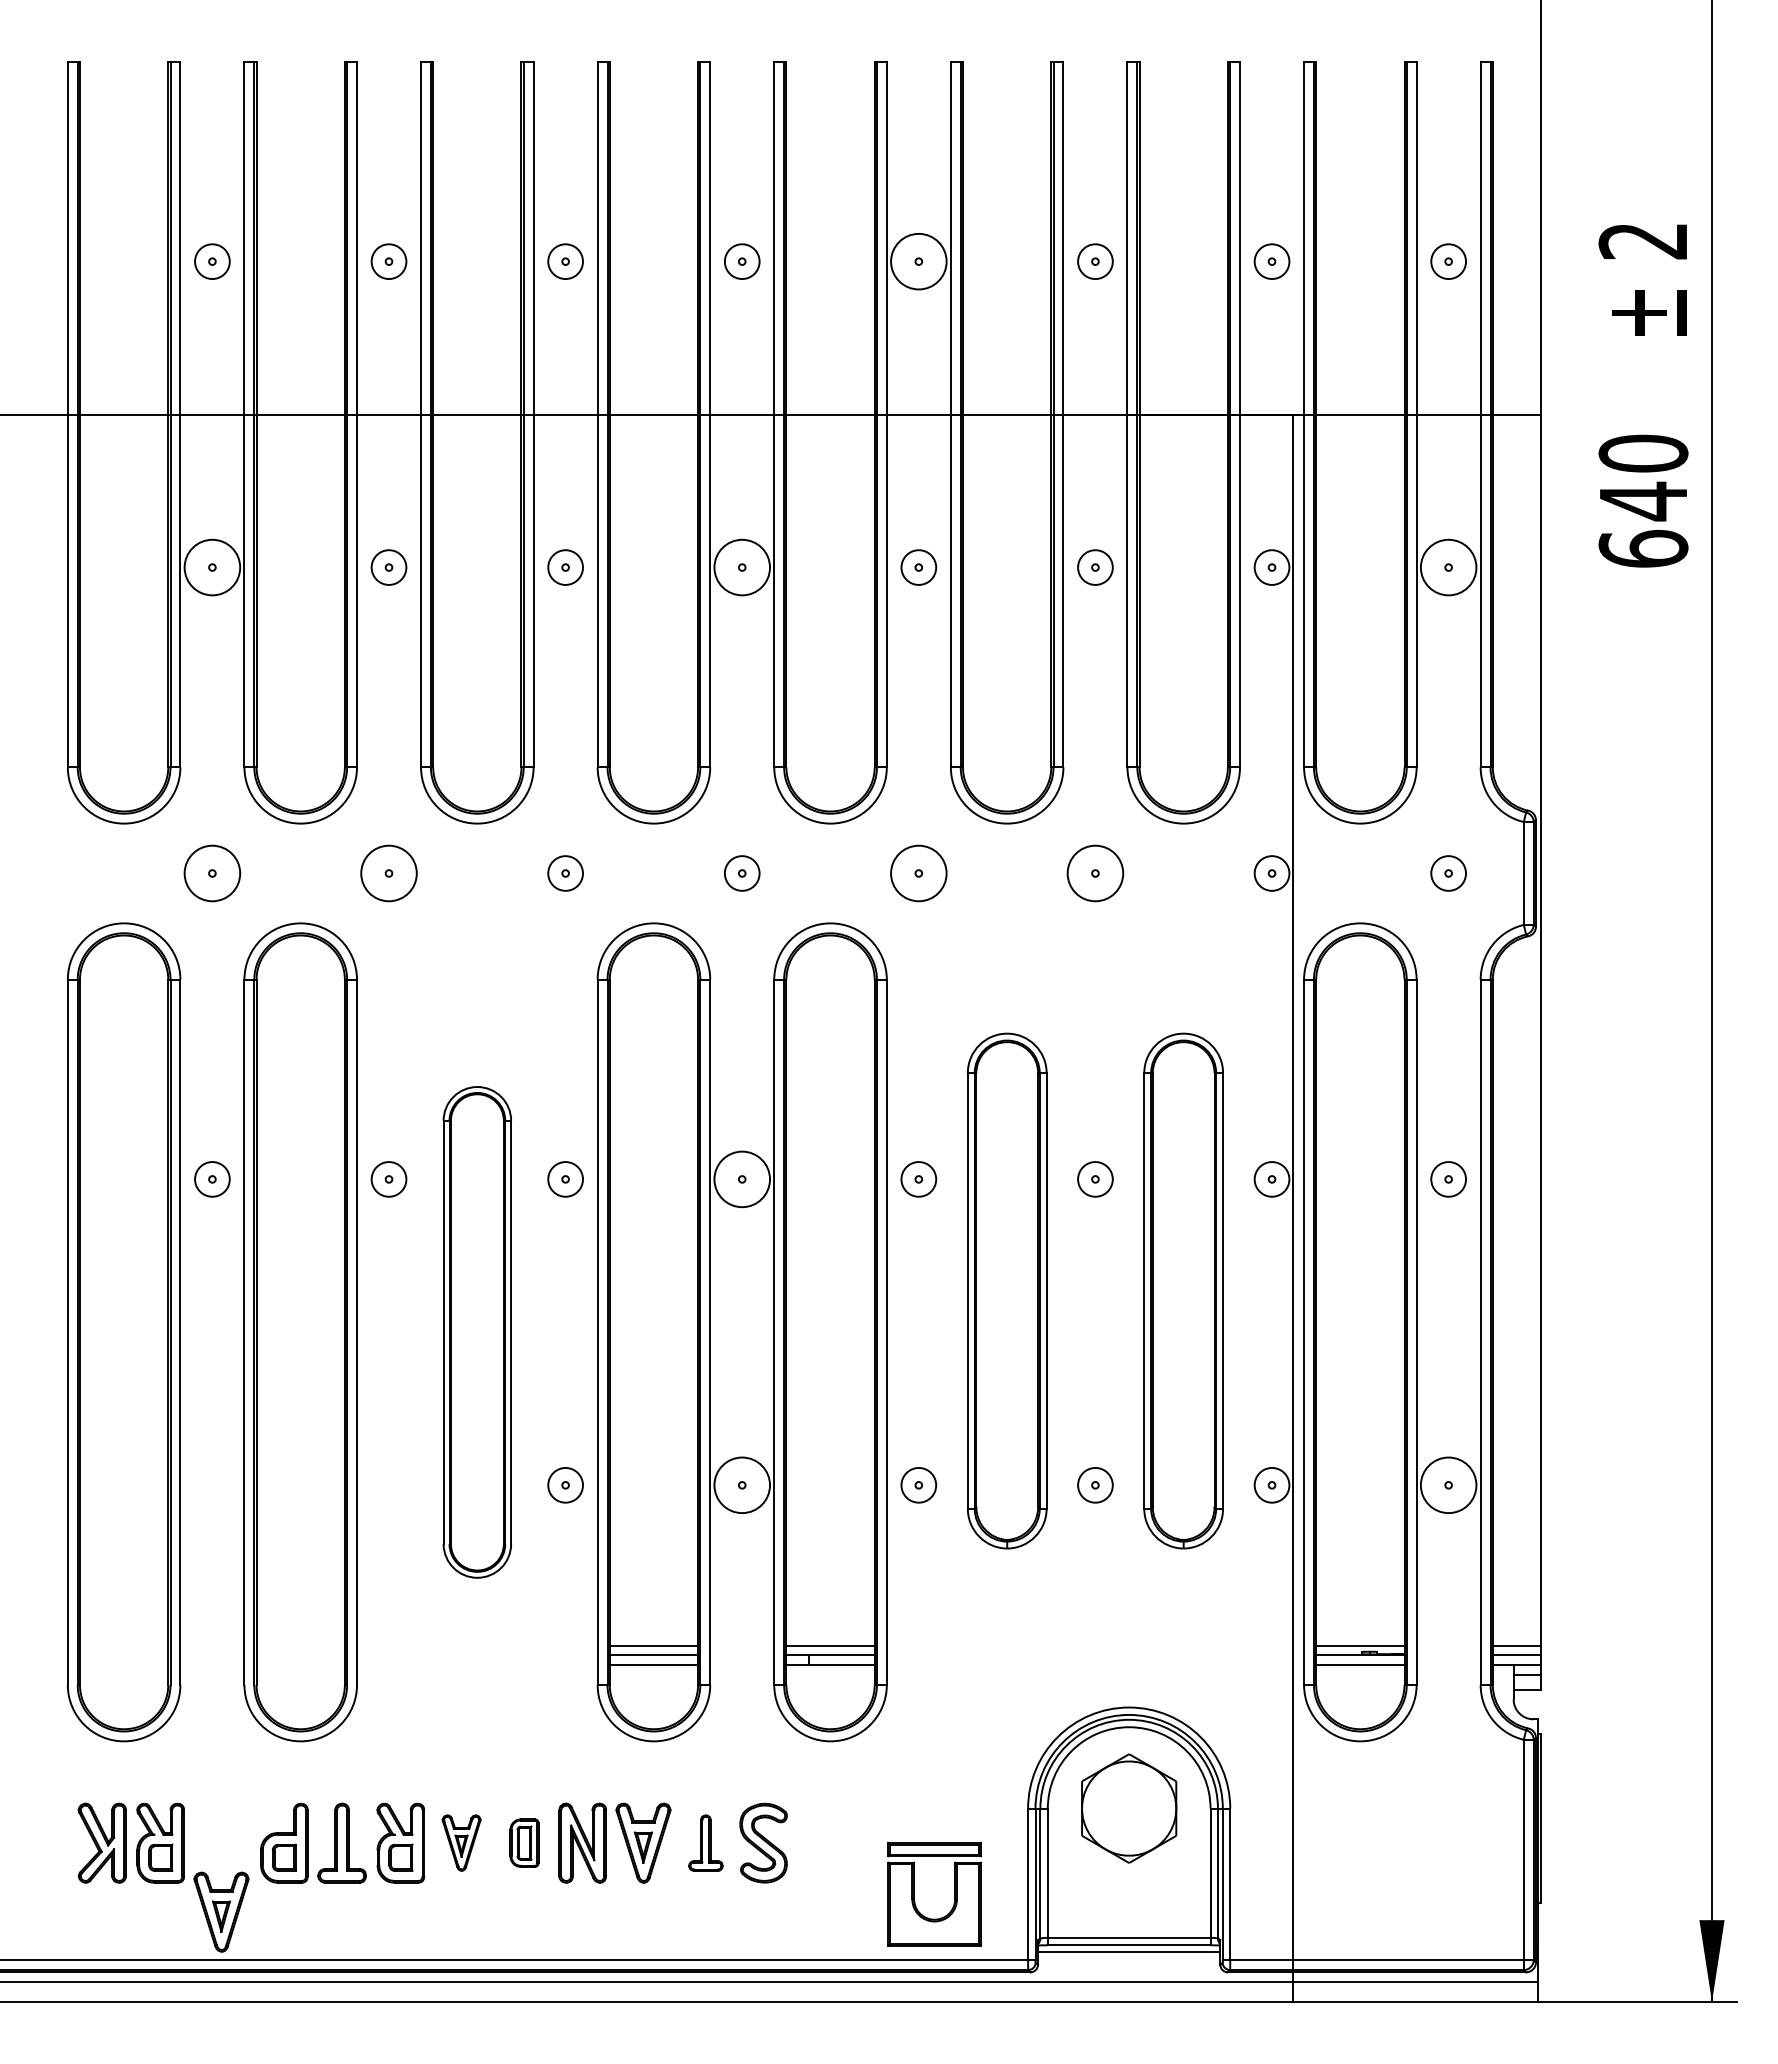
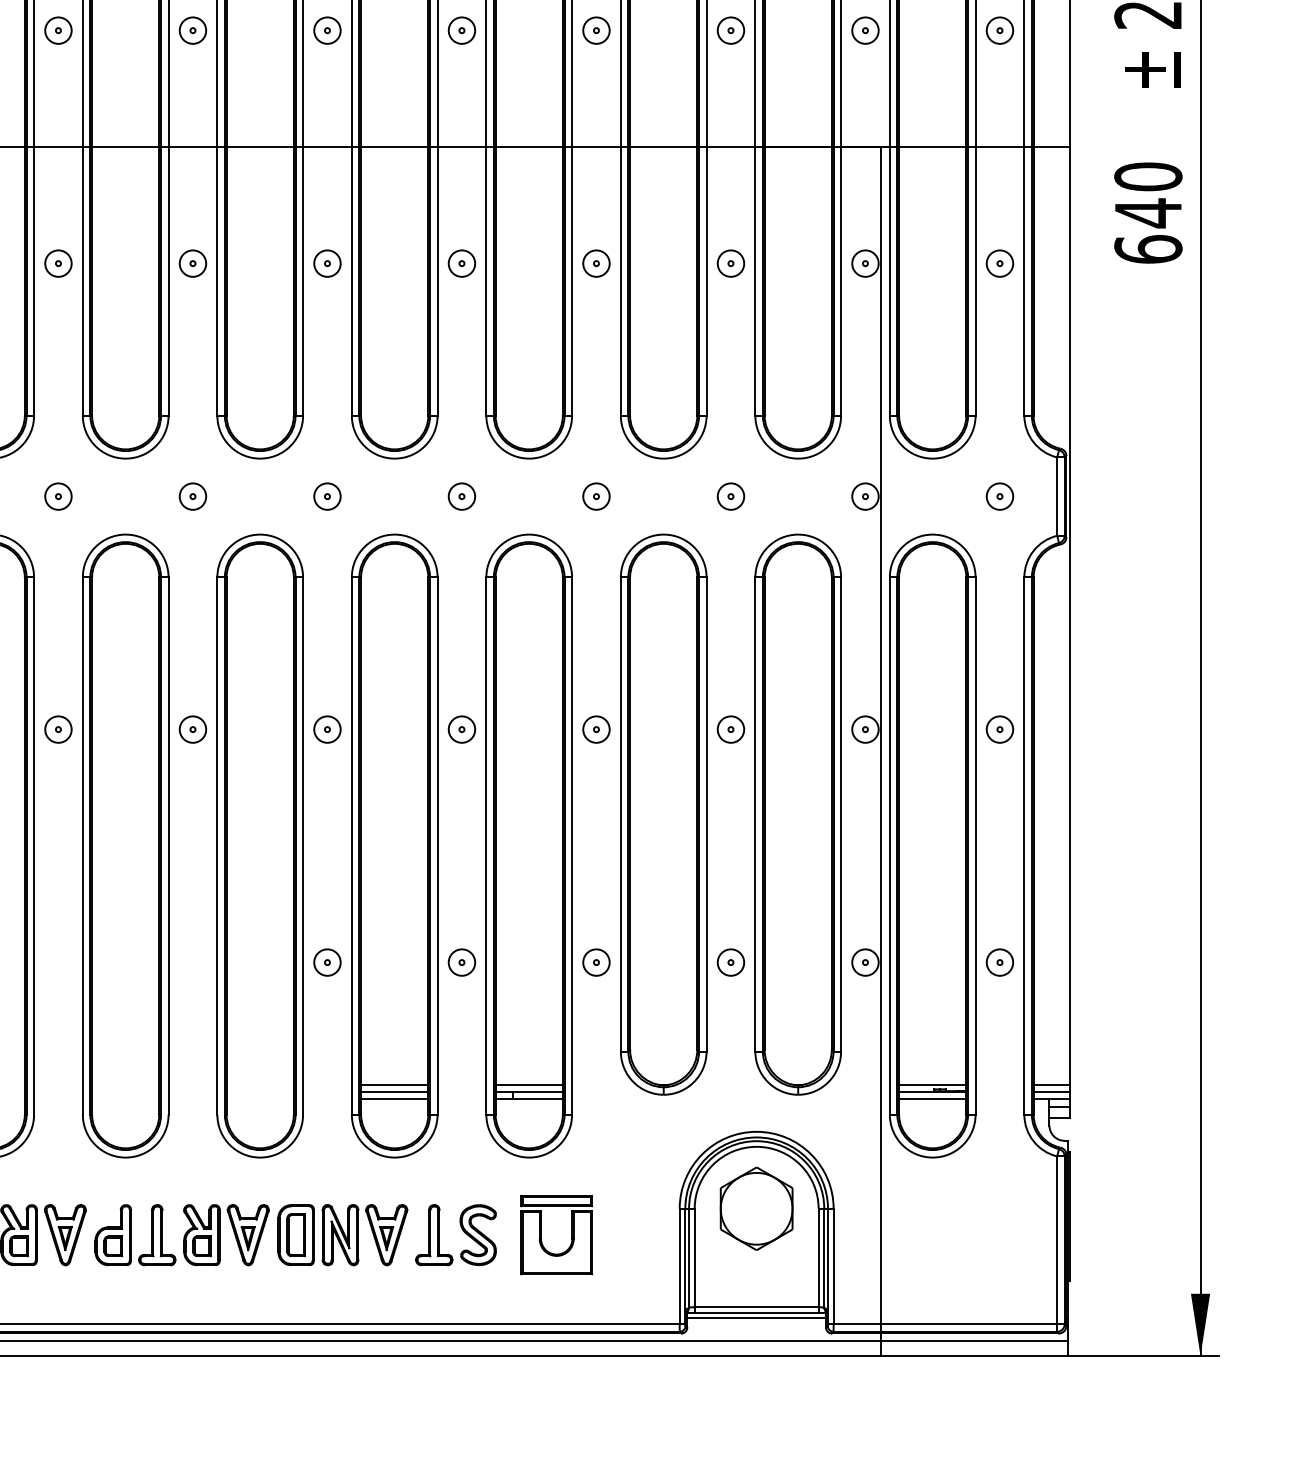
circle: (918, 261) -> (596, 30), size x0.62
circle: (212, 567) -> (58, 263), size x0.62
circle: (741, 567) -> (461, 263), size x0.62
circle: (1448, 567) -> (999, 263), size x0.62
circle: (212, 873) -> (58, 496), size x0.62
circle: (388, 873) -> (192, 496), size x0.62
circle: (918, 873) -> (596, 496), size x0.62
circle: (1095, 873) -> (731, 496), size x0.62
circle: (741, 1179) -> (461, 729), size x0.62
part: (1007, 1290) -> (663, 814), size x1.43
part: (1183, 1290) -> (798, 814), size x1.43
part: (477, 1332) -> (260, 846), size x1.67
circle: (741, 1484) -> (461, 961), size x0.62
circle: (1448, 1484) -> (999, 961), size x0.62
part: (461, 1842) -> (248, 1234), size x1.43
part: (524, 1842) -> (296, 1234), size x1.67
part: (705, 1842) -> (433, 1234), size x1.43
part: (914, 1893) -> (541, 1234), moved
part: (221, 1911) -> (65, 1234), moved

